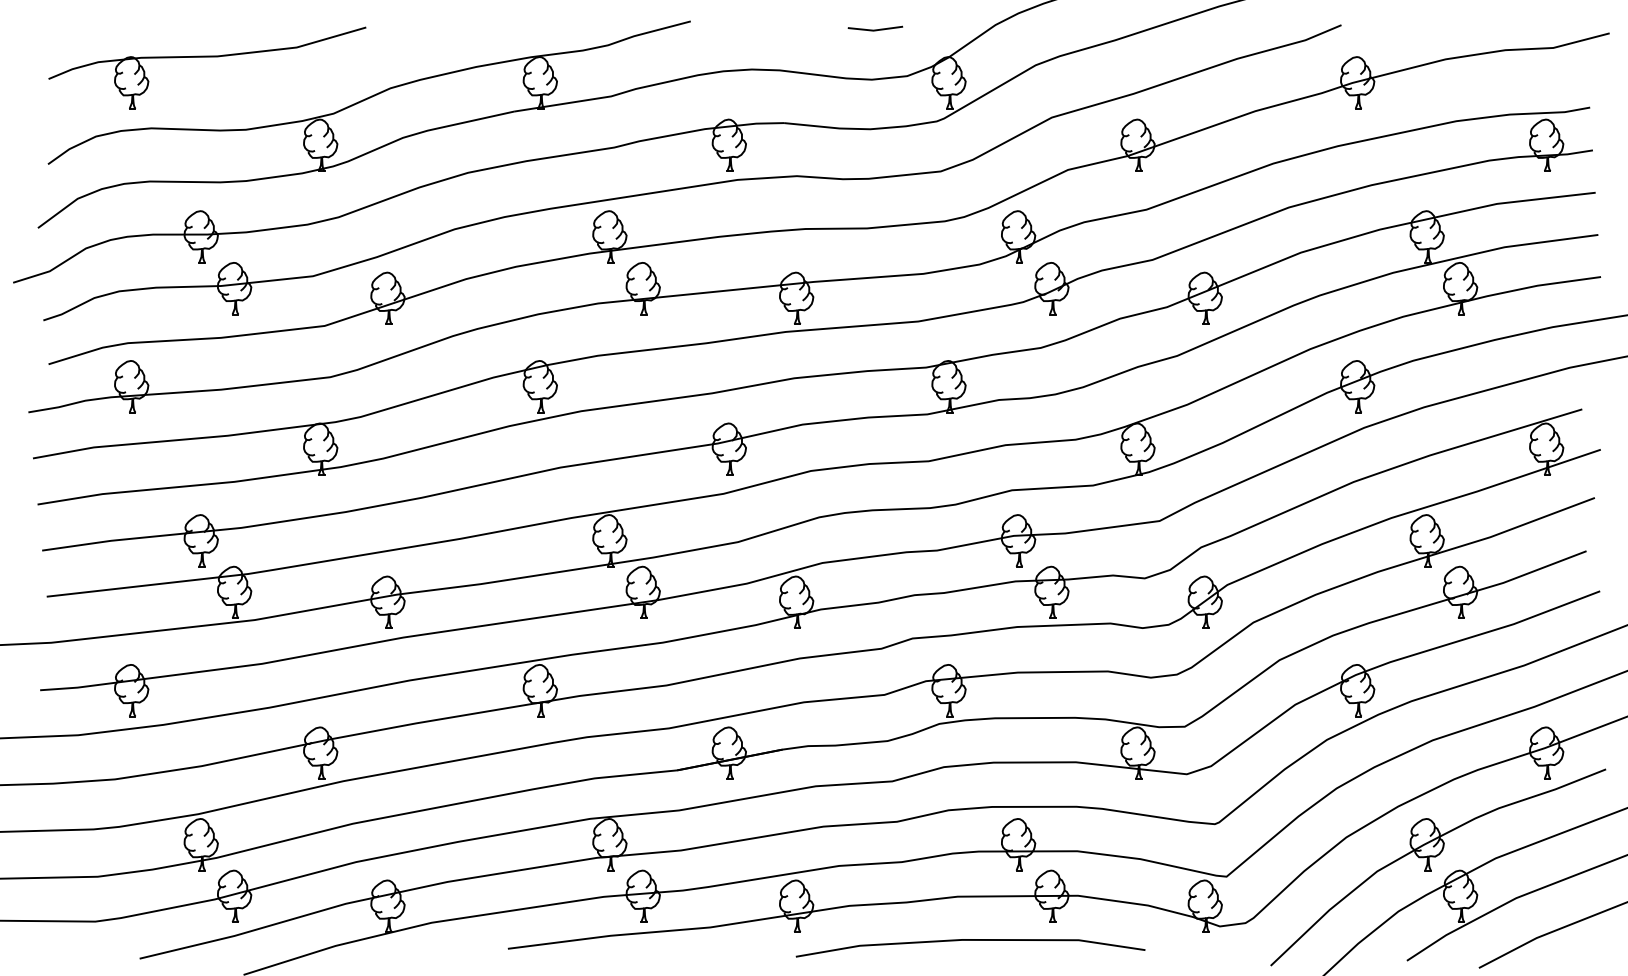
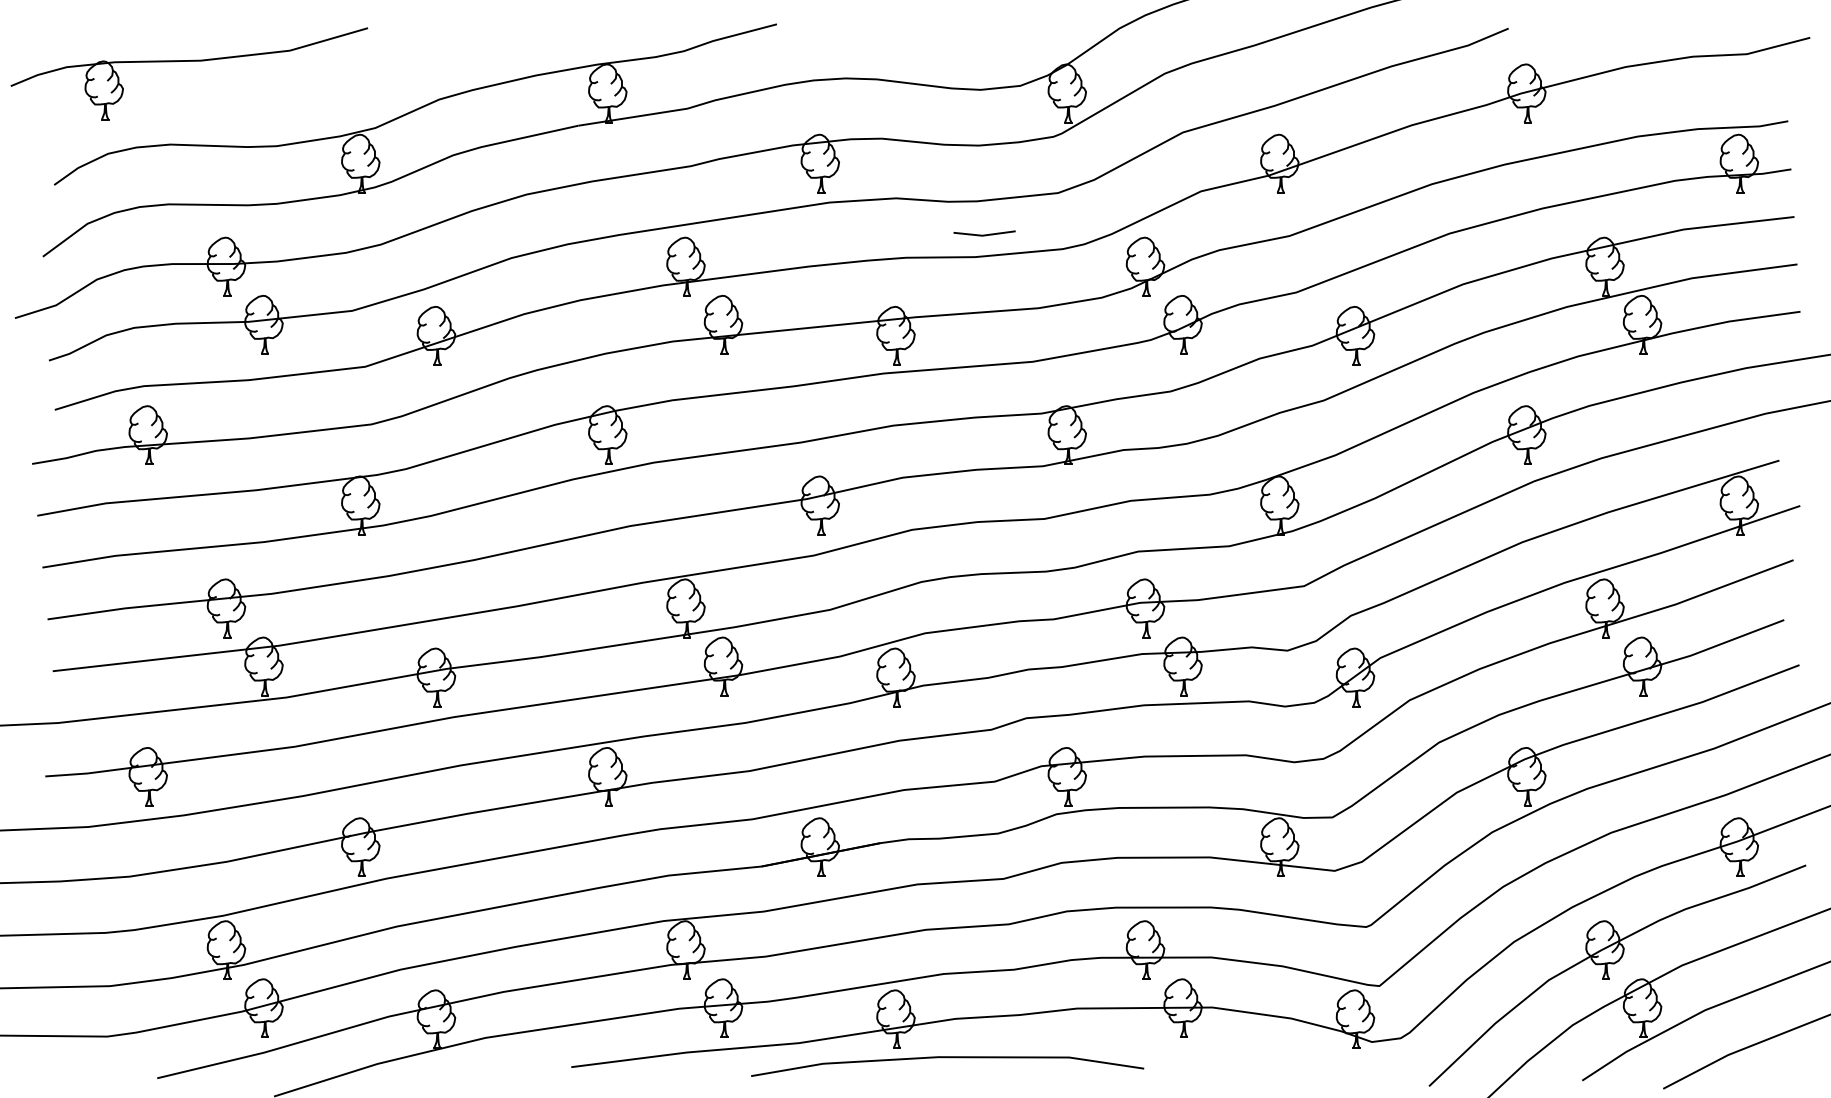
line: (875, 29) -> (984, 234), moved
part: (207, 57) -> (189, 61), moved
line: (970, 941) -> (947, 1058), moved

